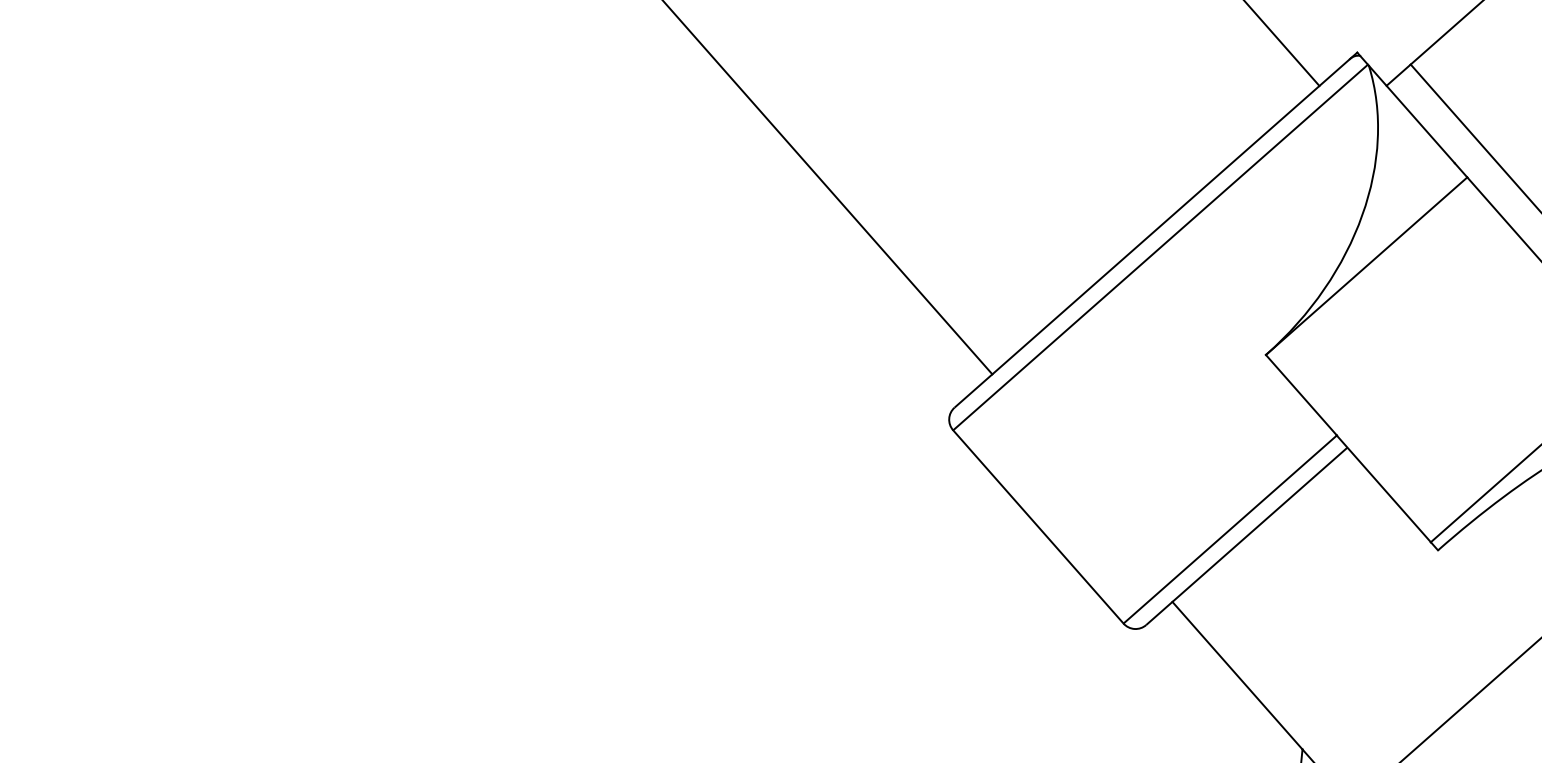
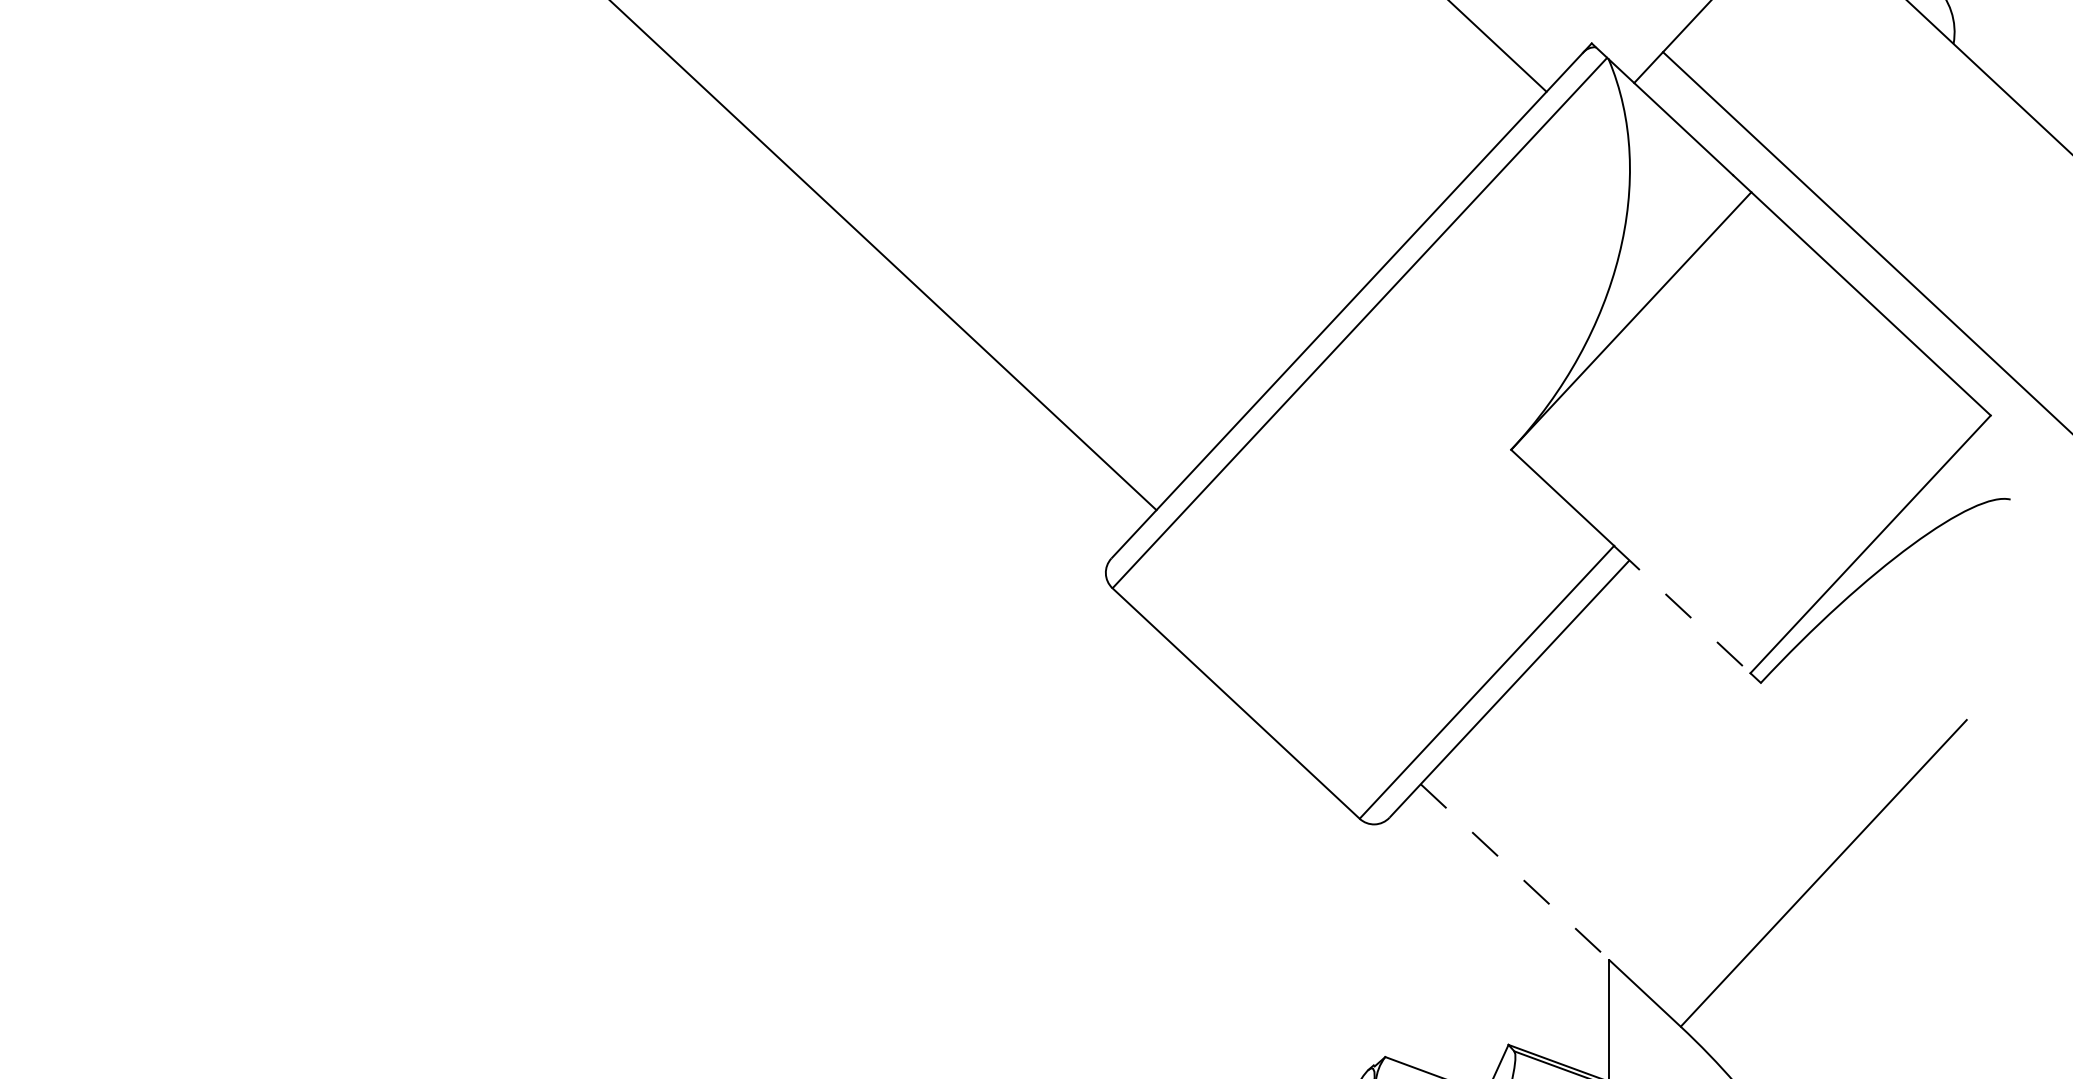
line: (1384, 488) -> (1682, 609), solid -> dashed
line: (1237, 675) -> (1515, 872), solid -> dashed

